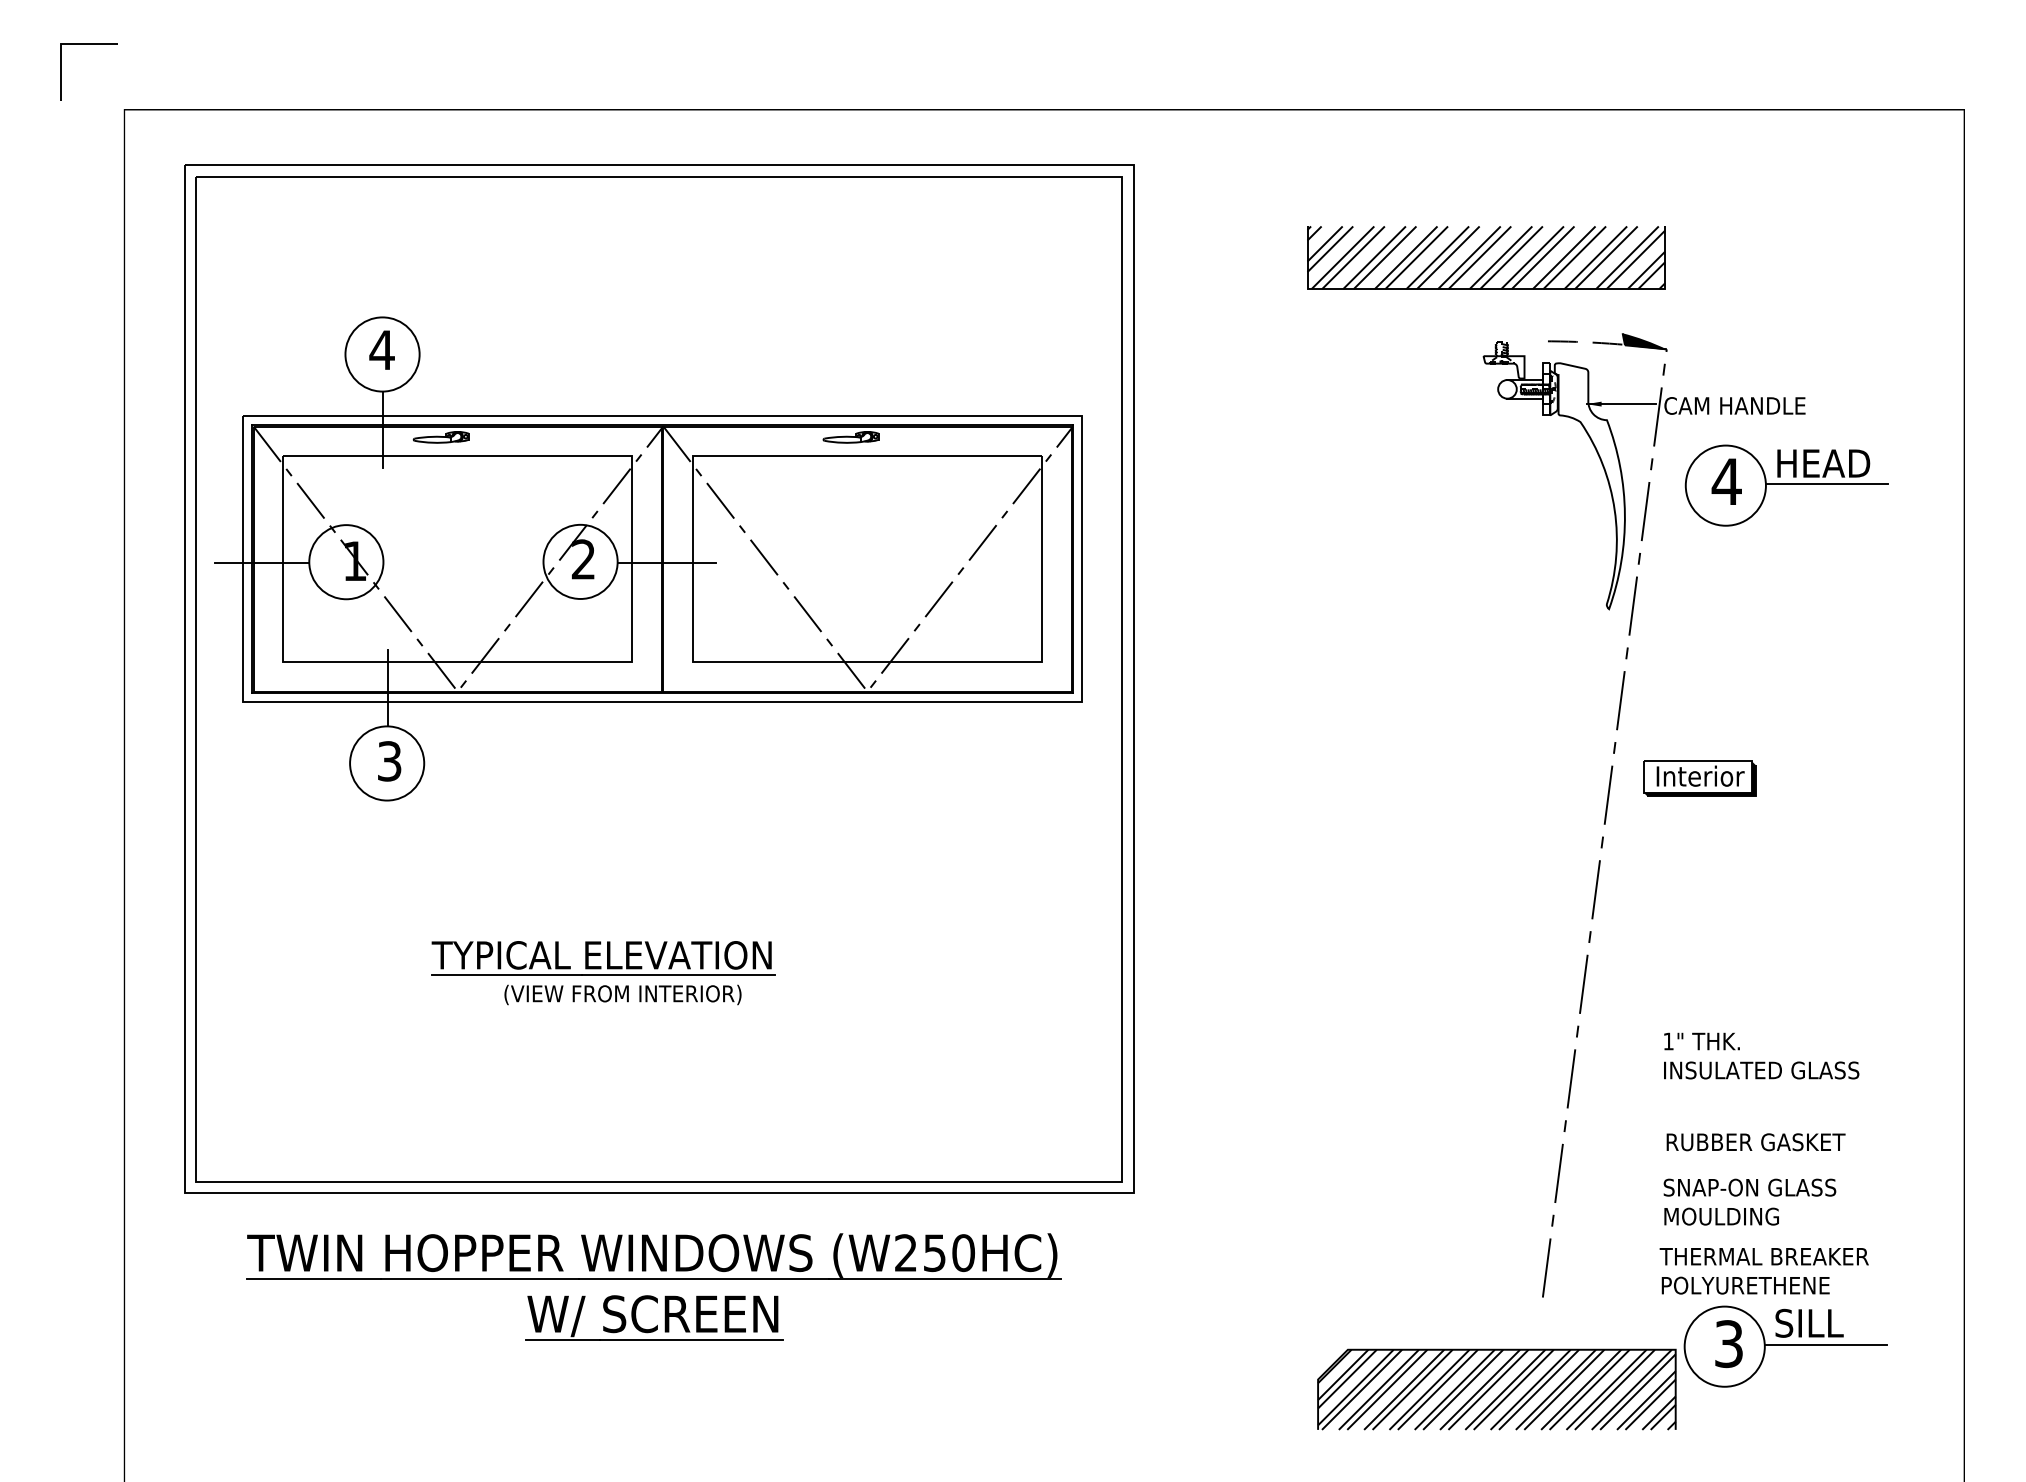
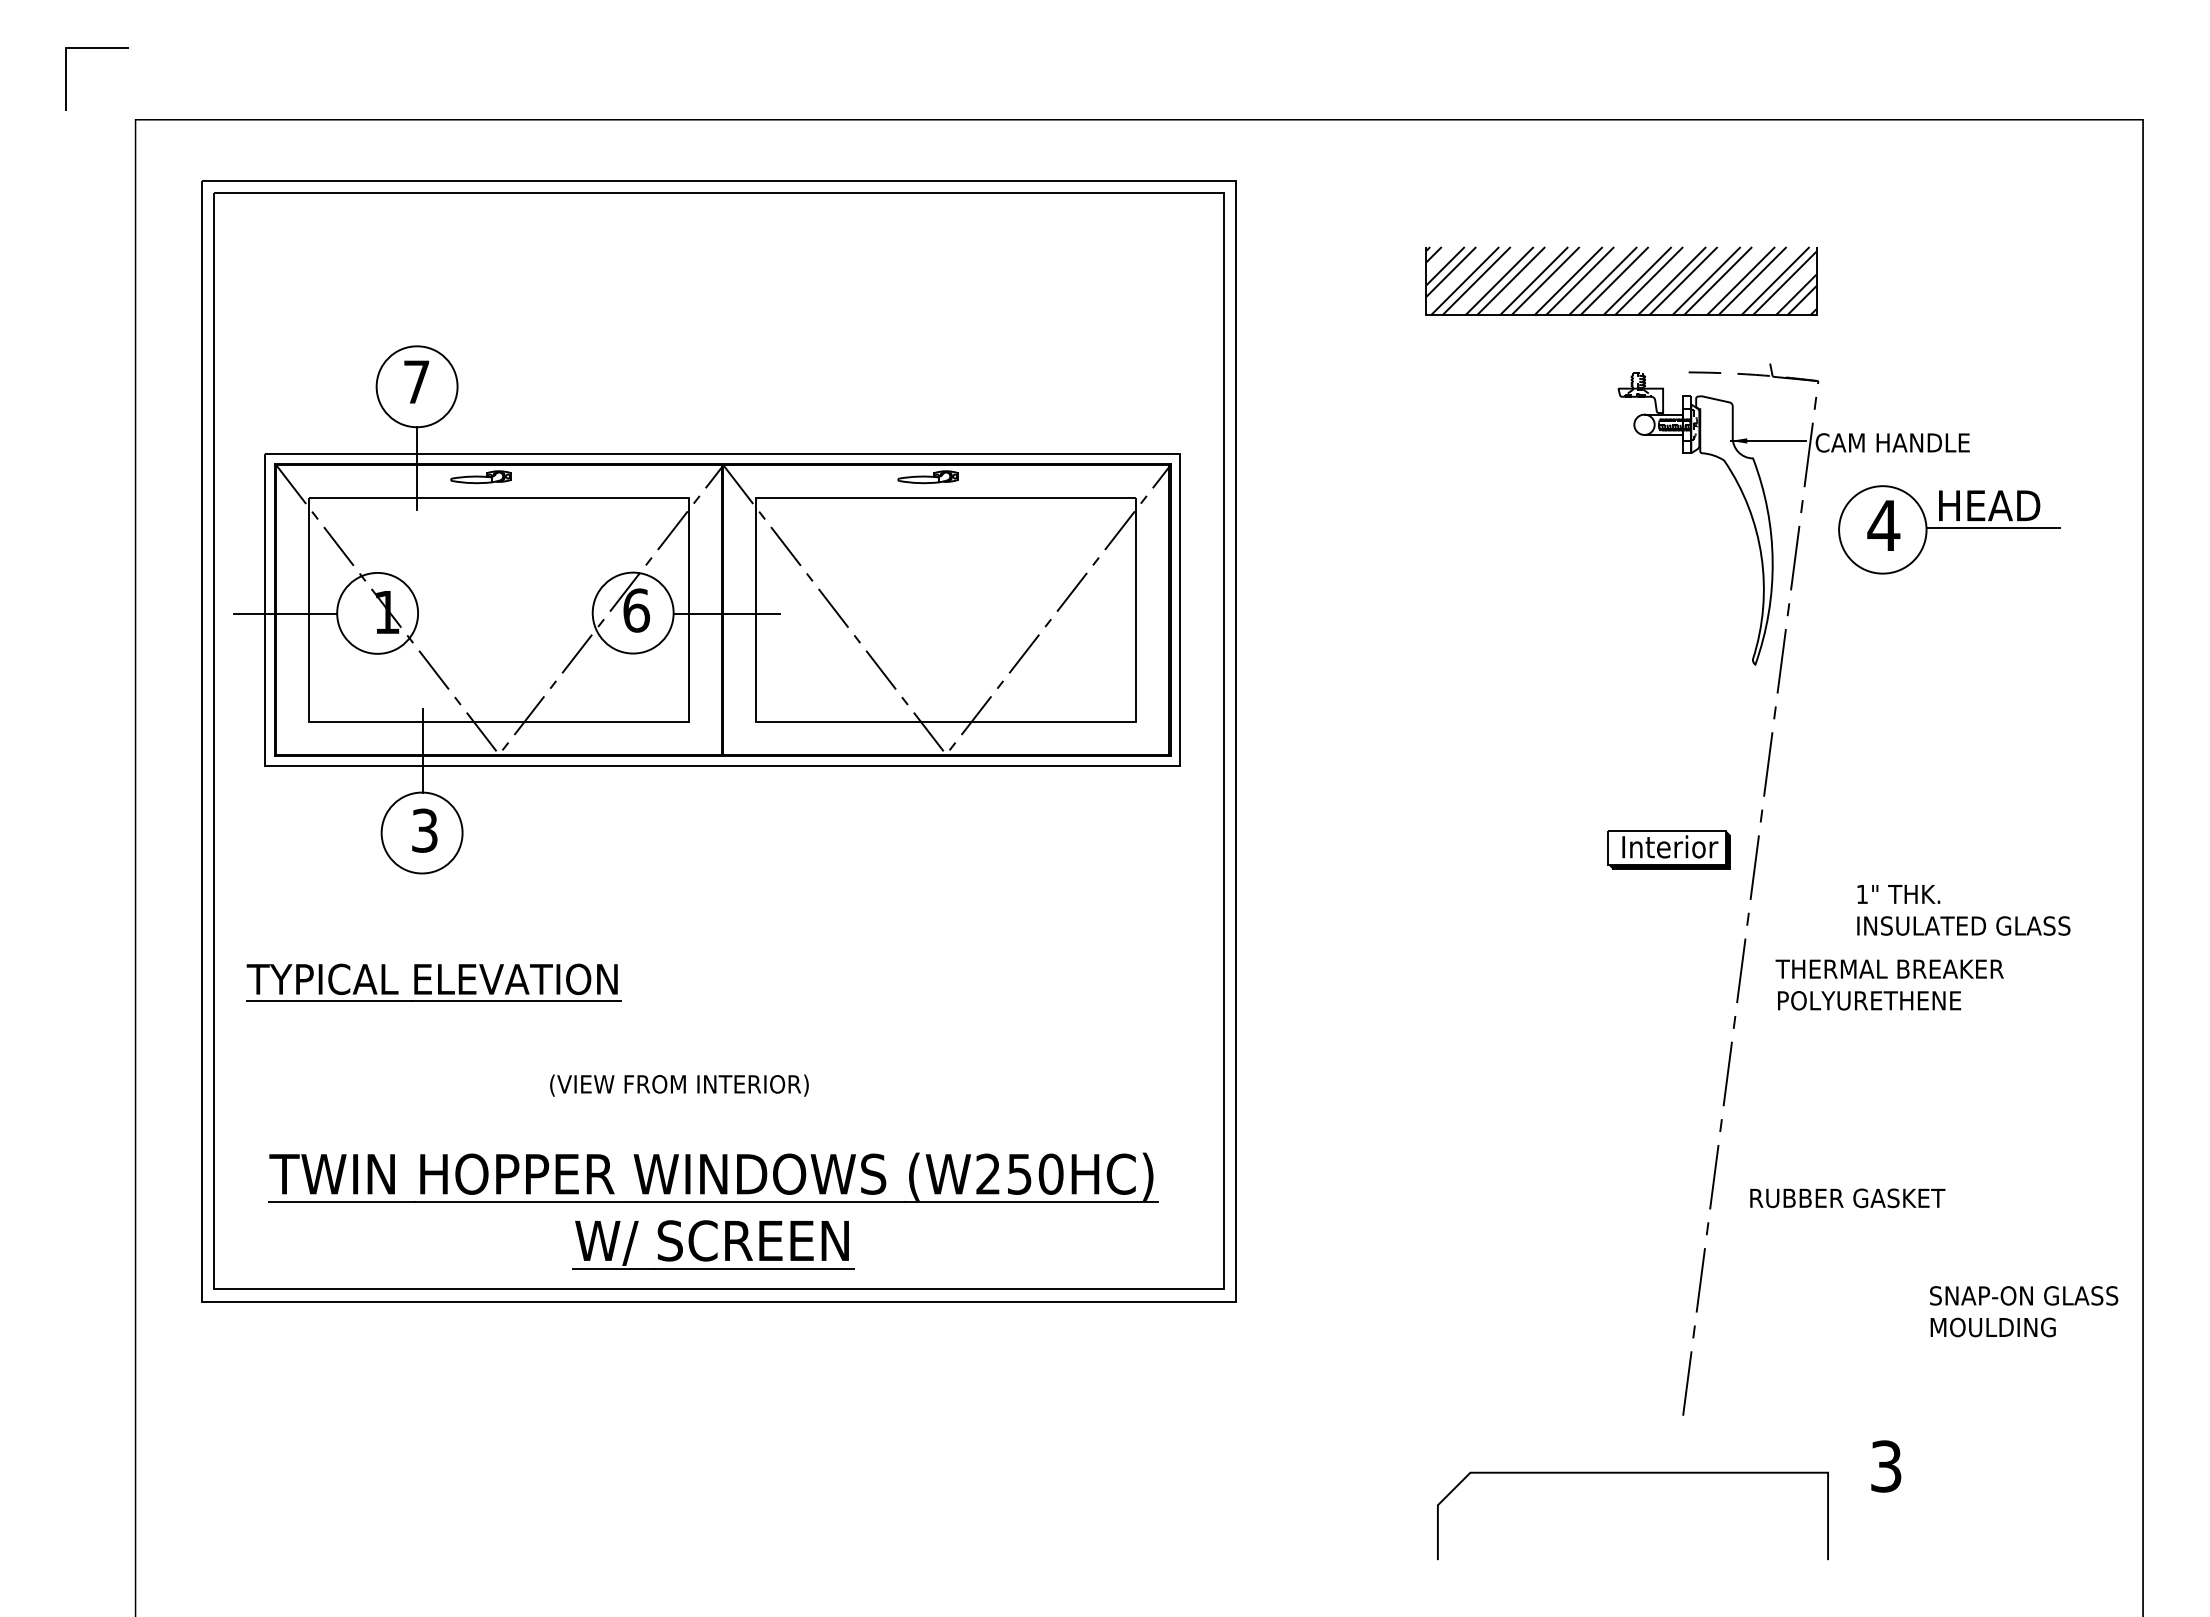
fill: (1644, 341) -> (1794, 372), removed
text: (381, 349) -> (416, 381), 4 -> 7
text: (583, 559) -> (636, 610), 2 -> 6
part: (1699, 778) -> (1668, 849), moved
part: (602, 958) -> (433, 982), moved
text: (1761, 1056) -> (1963, 910), moved
text: (1755, 1142) -> (1847, 1198), moved
text: (1750, 1201) -> (2024, 1311), moved
text: (1764, 1270) -> (1889, 984), moved
part: (654, 1278) -> (713, 1202), moved
part: (1786, 1345) -> (1948, 1468), removed
hatch: (1496, 1389) -> (1632, 1516), removed

